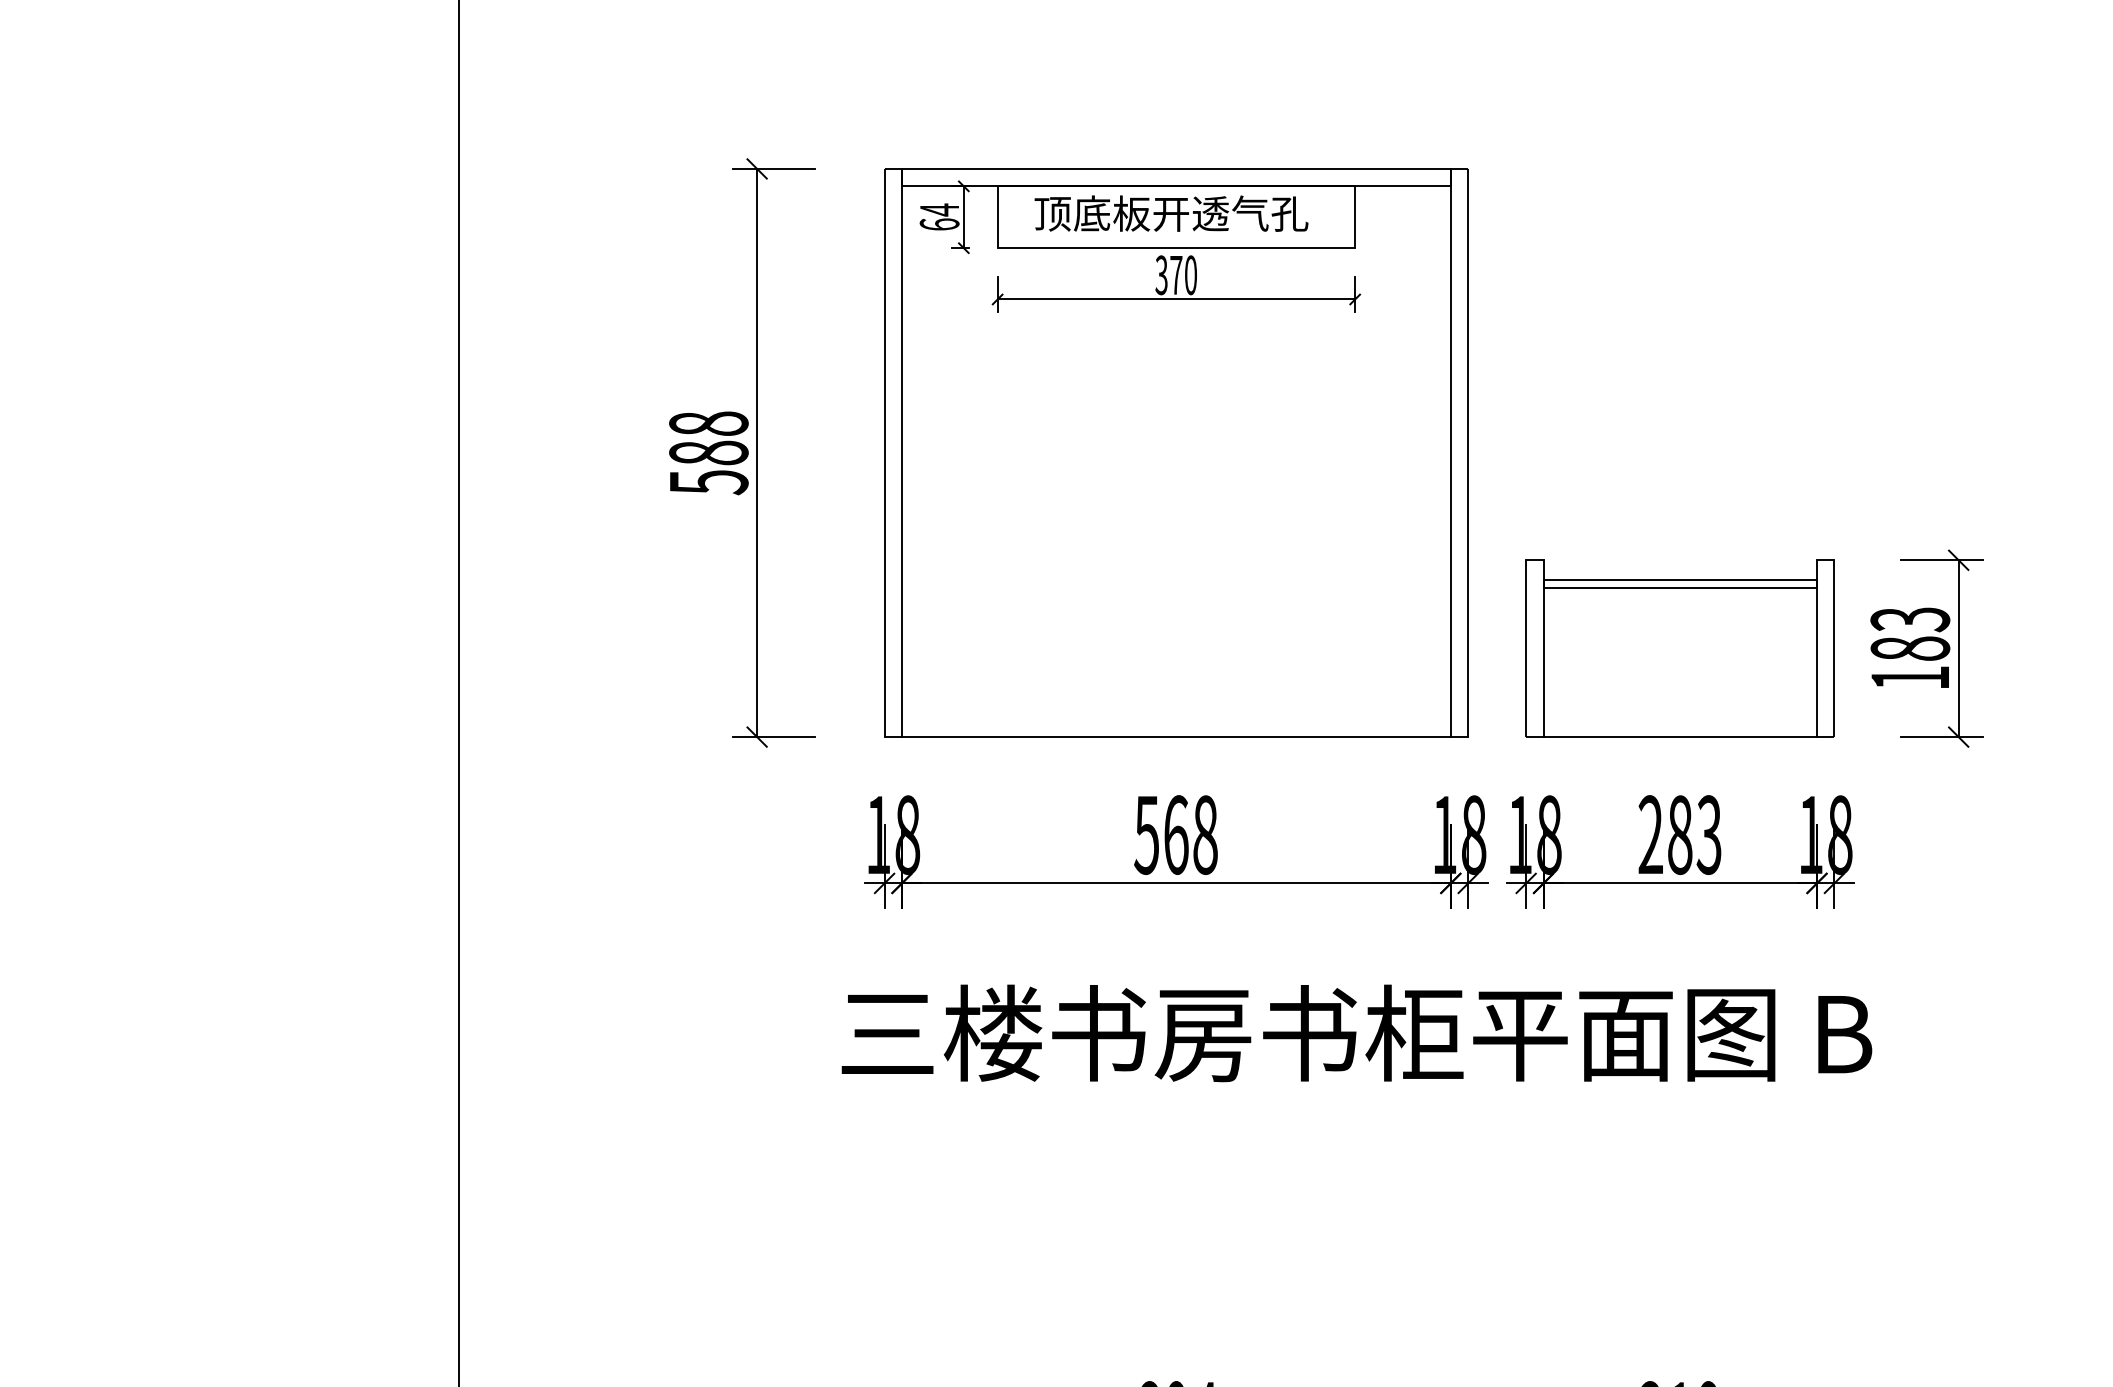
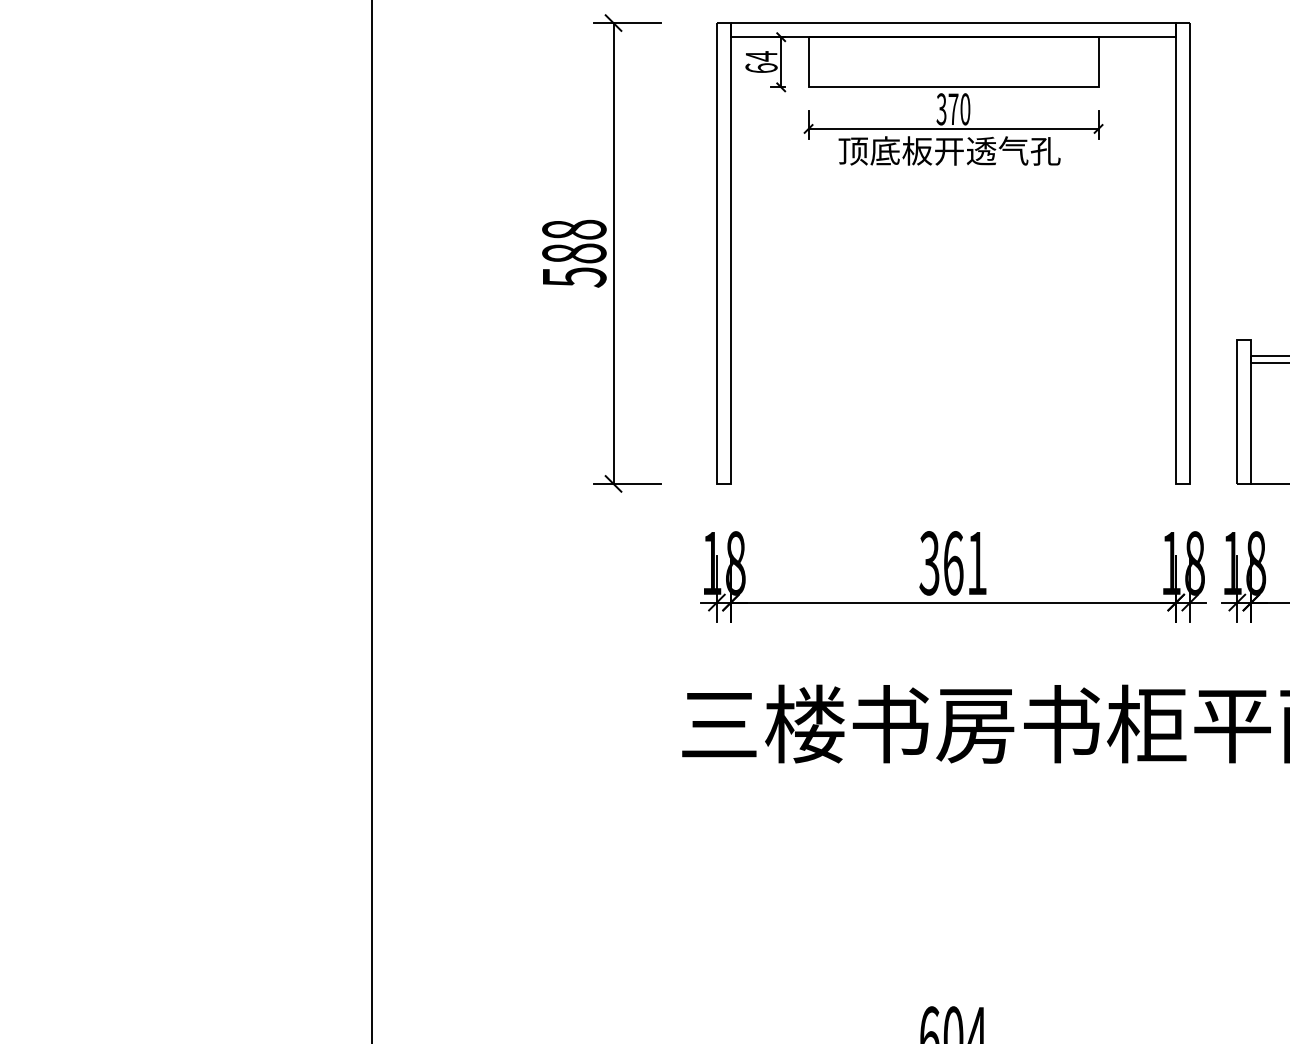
text: (1171, 213) -> (949, 150), moved
line: (1176, 737) -> (953, 484), removed
text: (1175, 834) -> (952, 562), 568 -> 361

